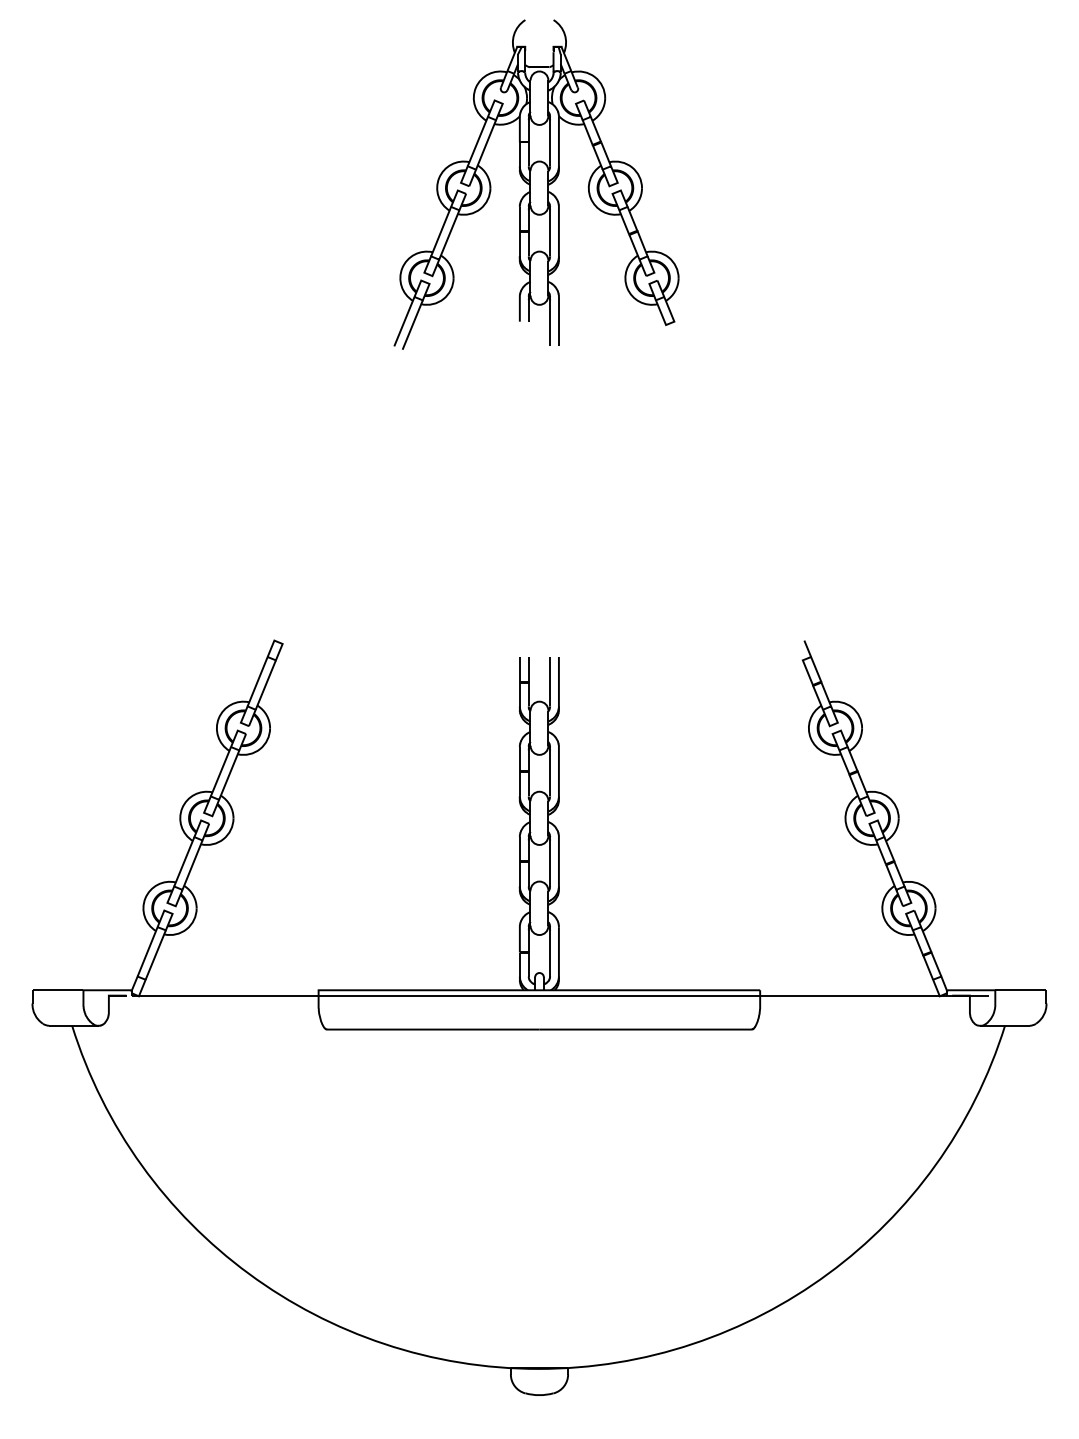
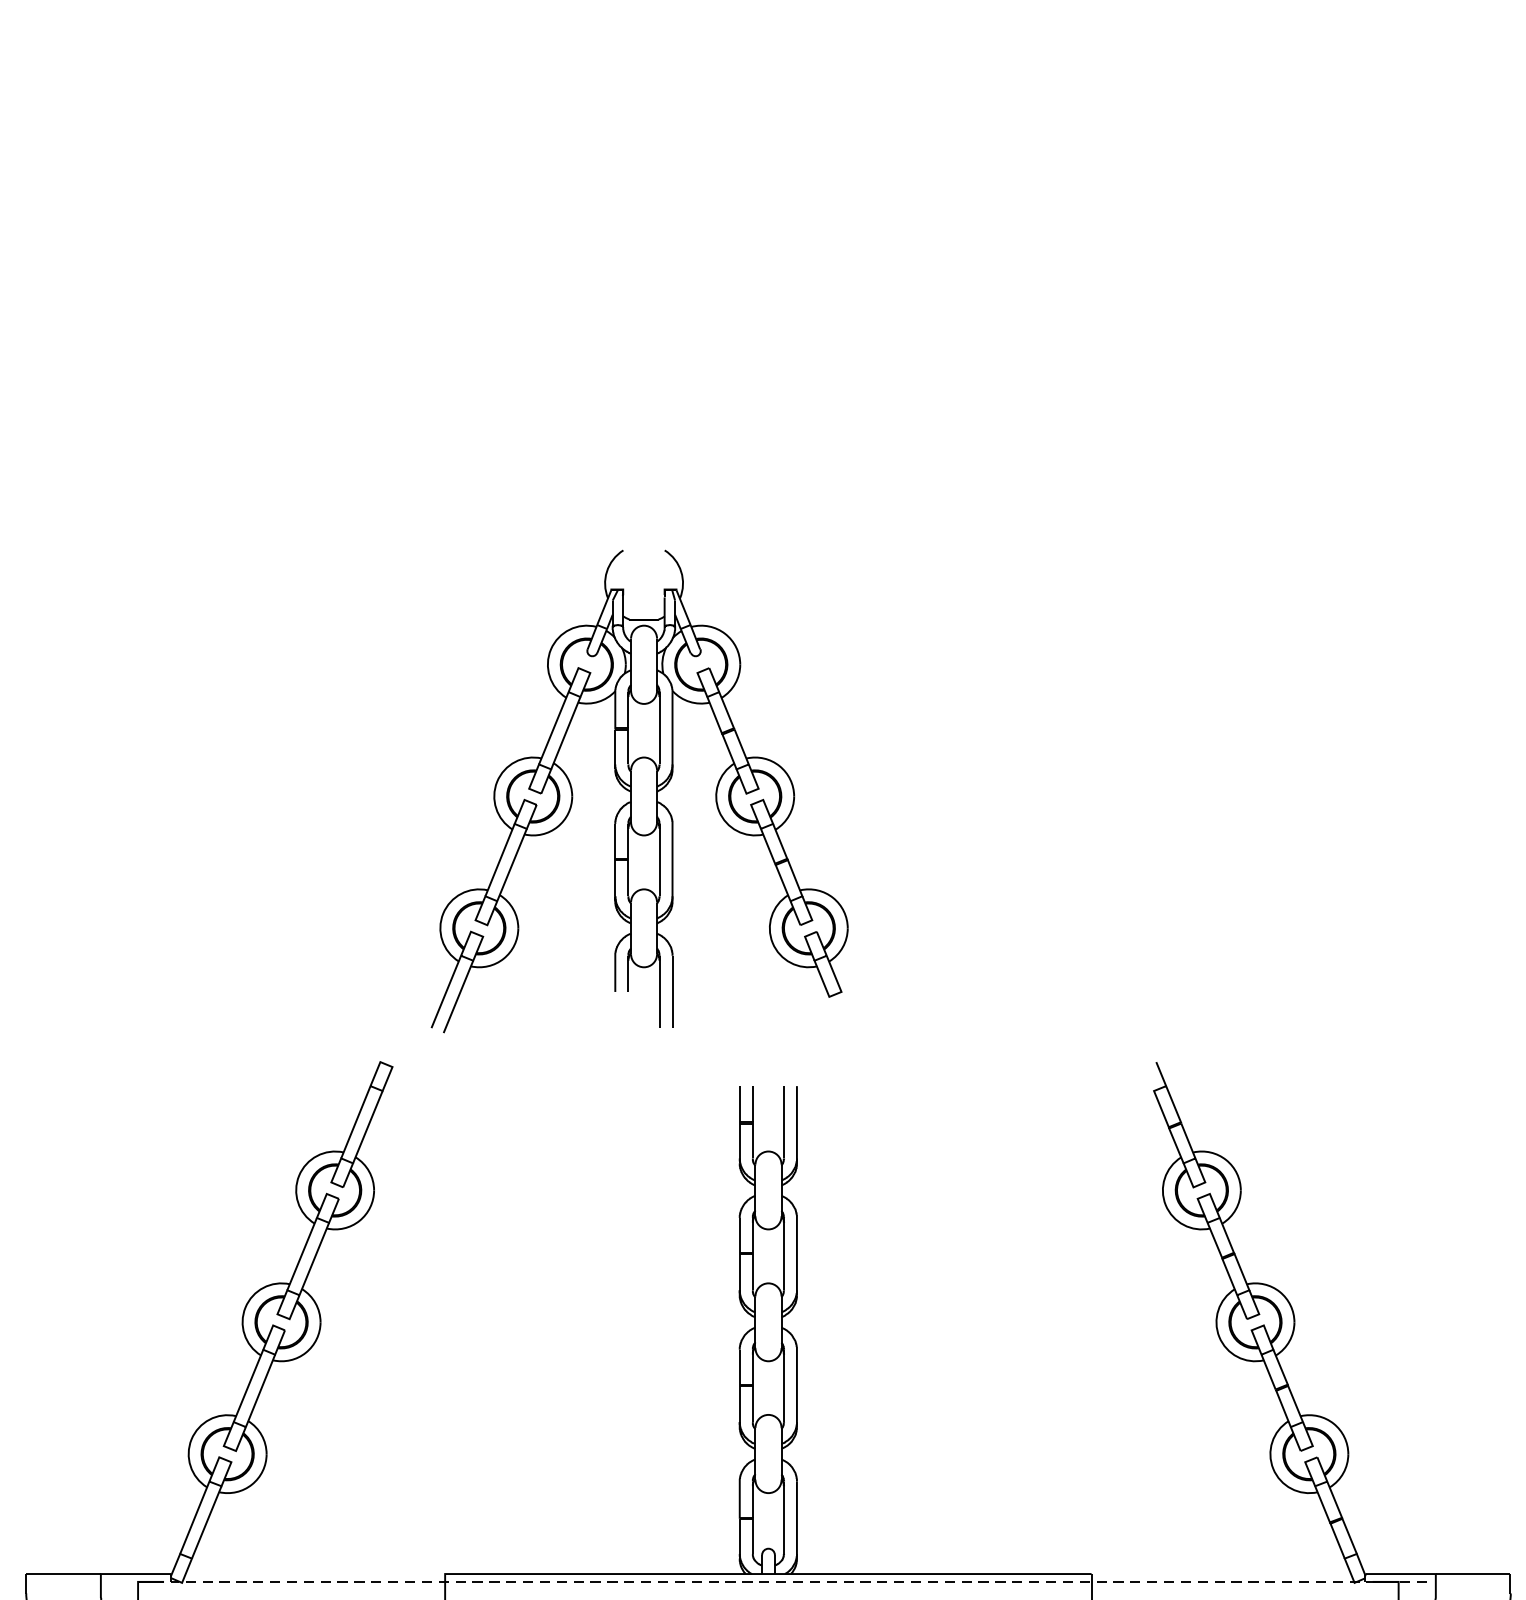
part: (536, 184) -> (639, 791), moved
line: (560, 995) -> (799, 1581), solid -> dashed

